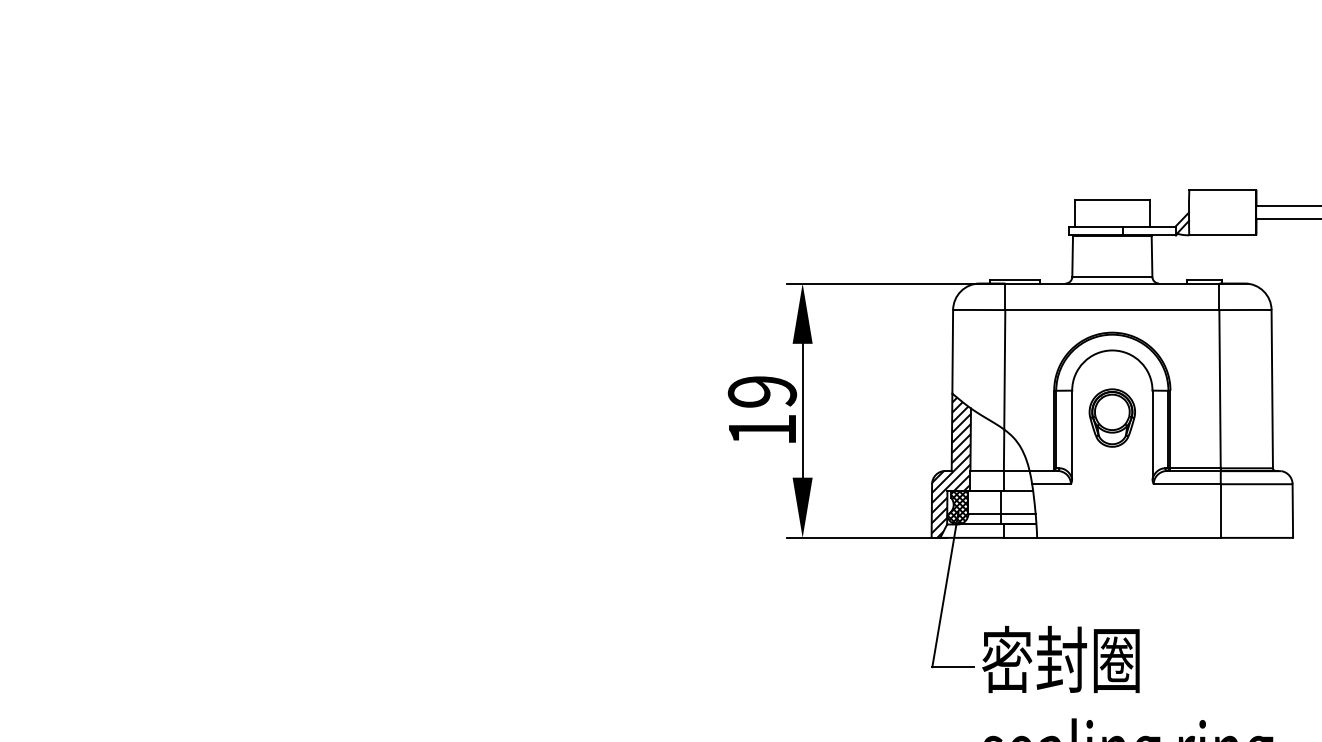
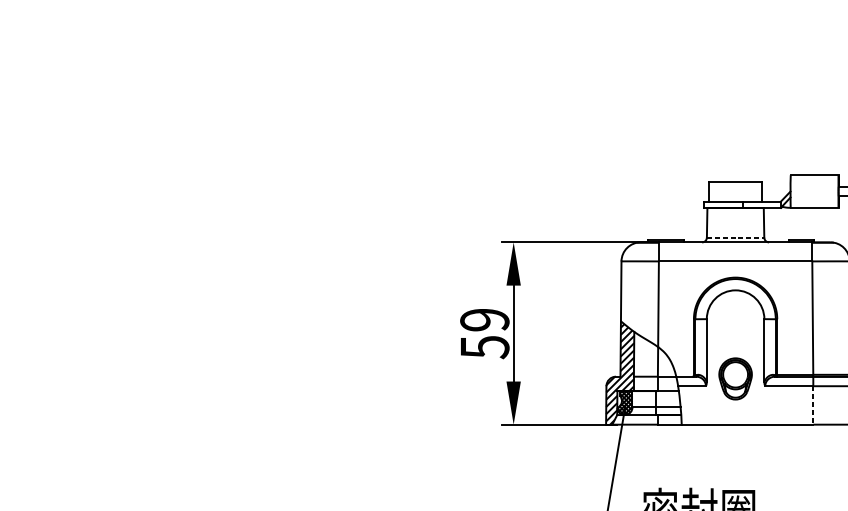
line: (1112, 276) -> (735, 237), solid -> dashed
part: (1111, 417) -> (734, 378), moved
text: (763, 430) -> (485, 347), 19 -> 59
line: (1220, 511) -> (813, 405), solid -> dashed

